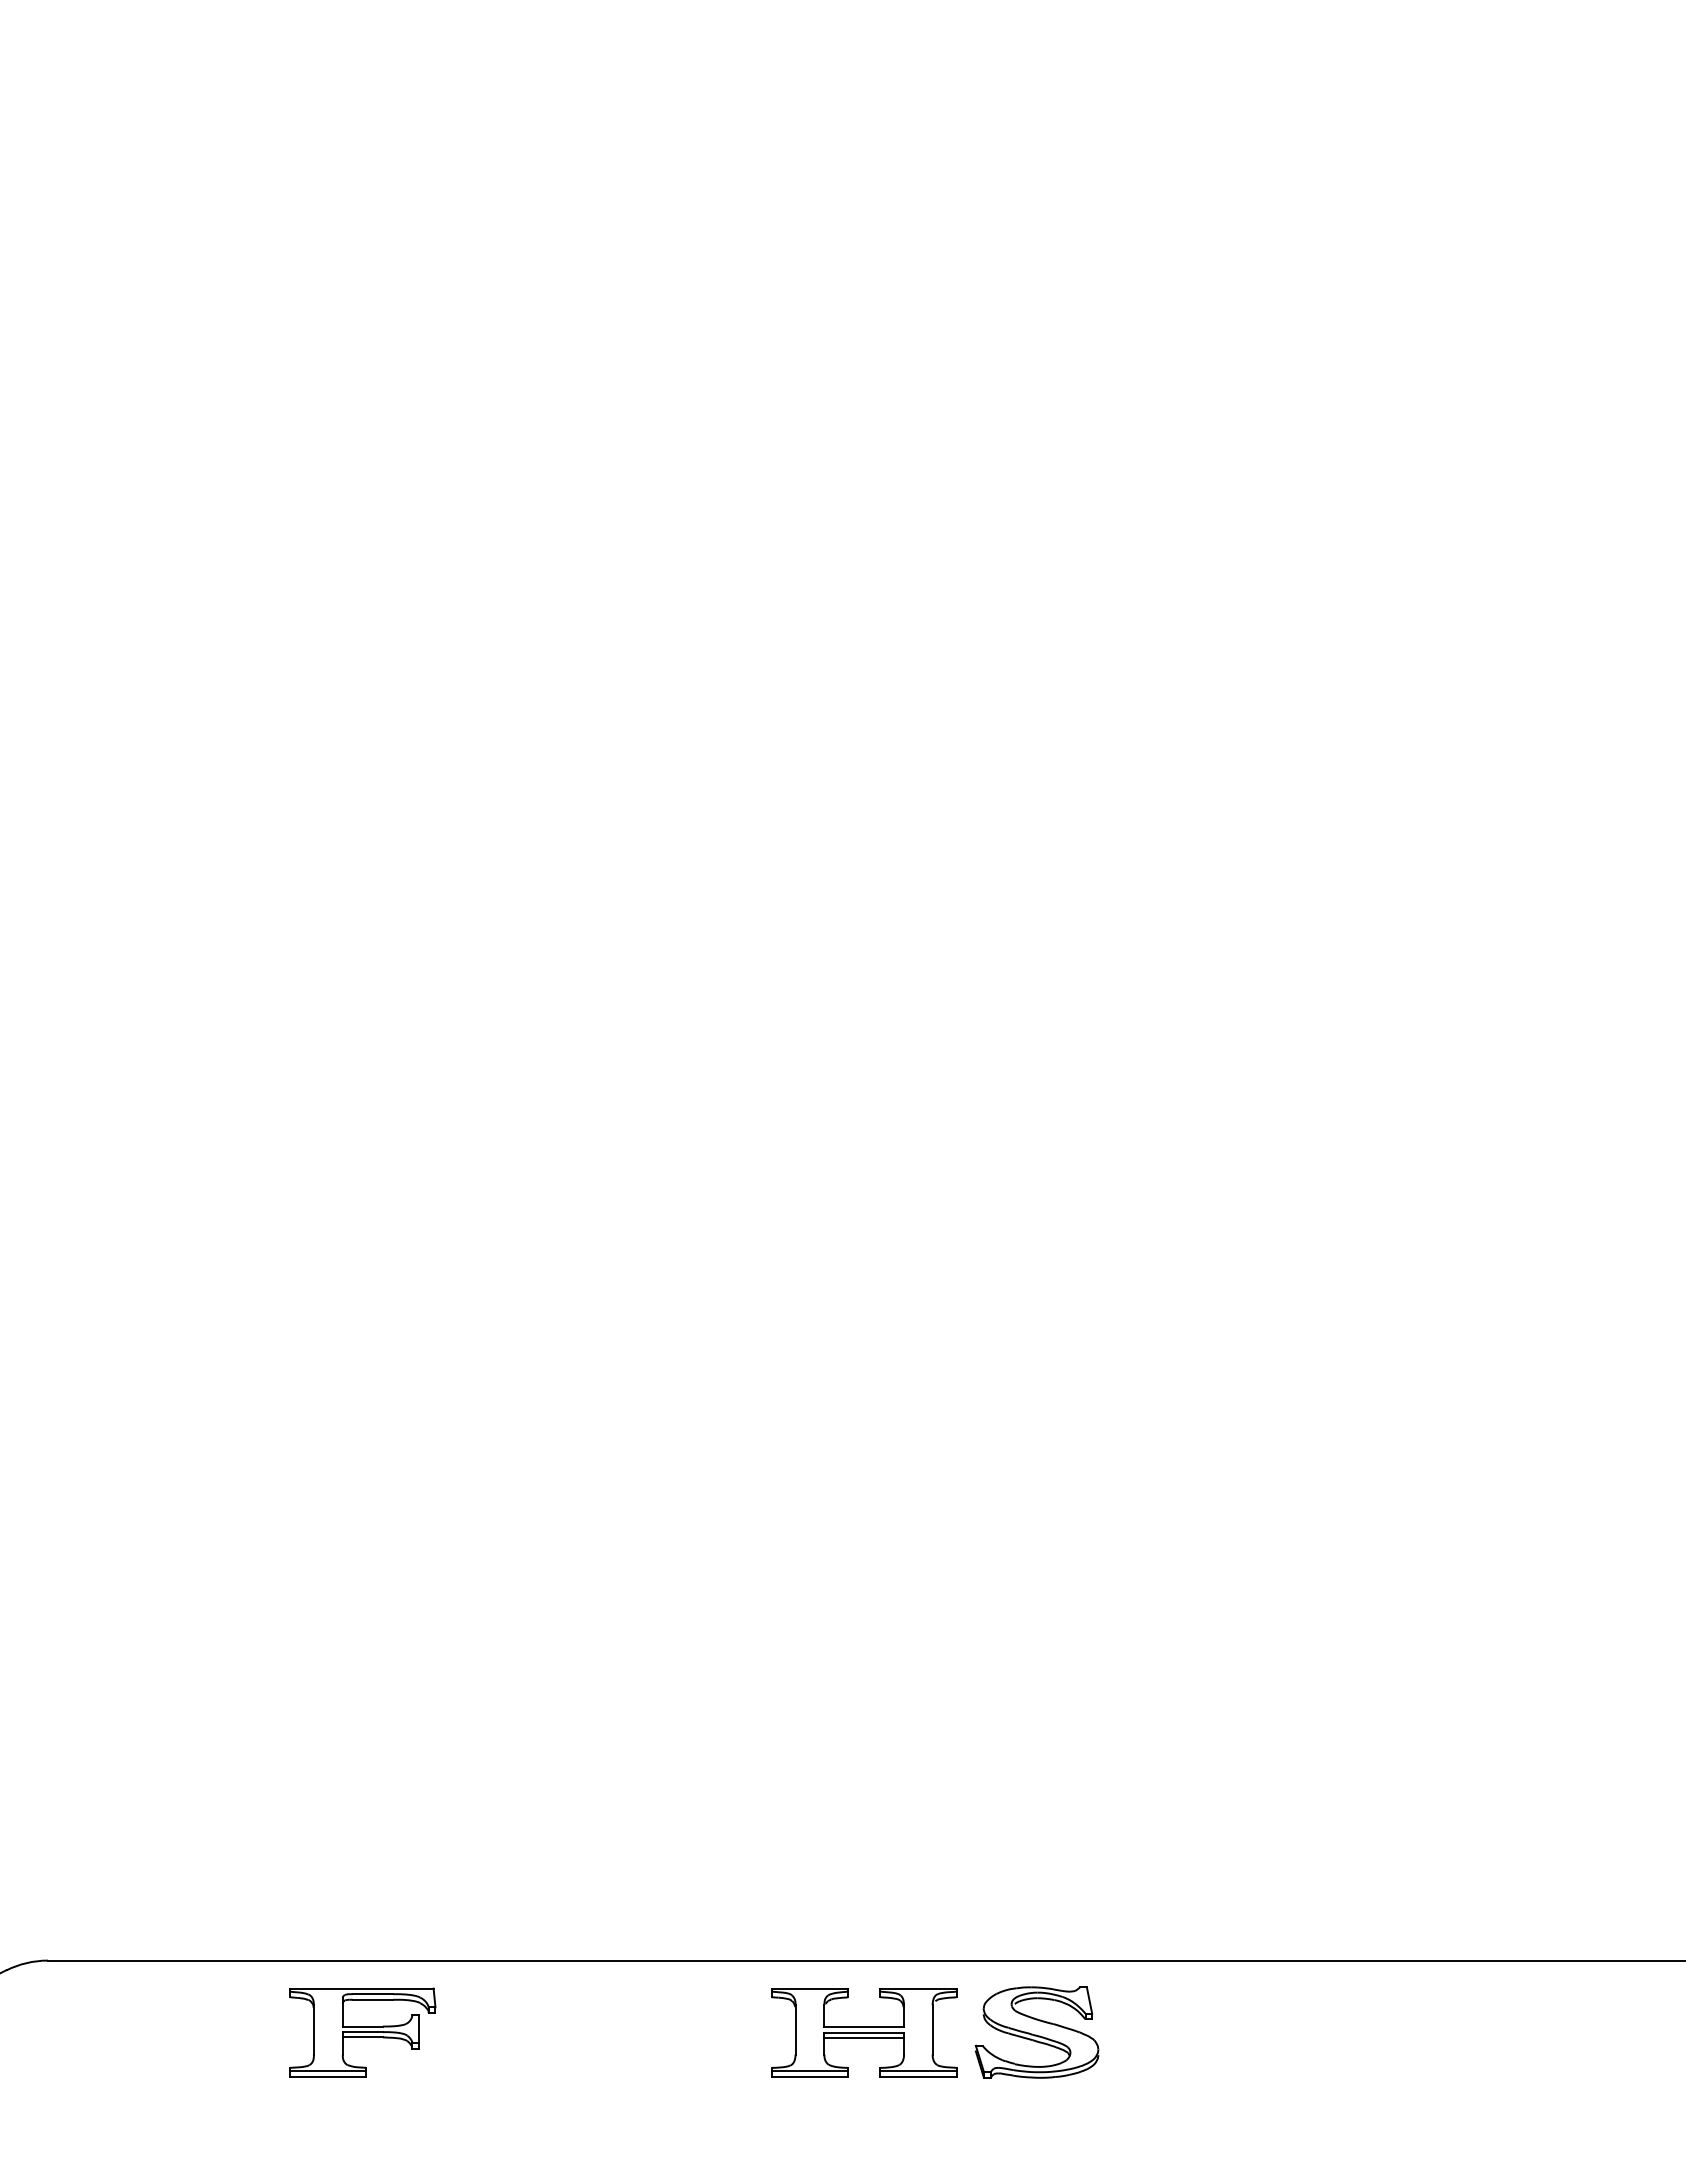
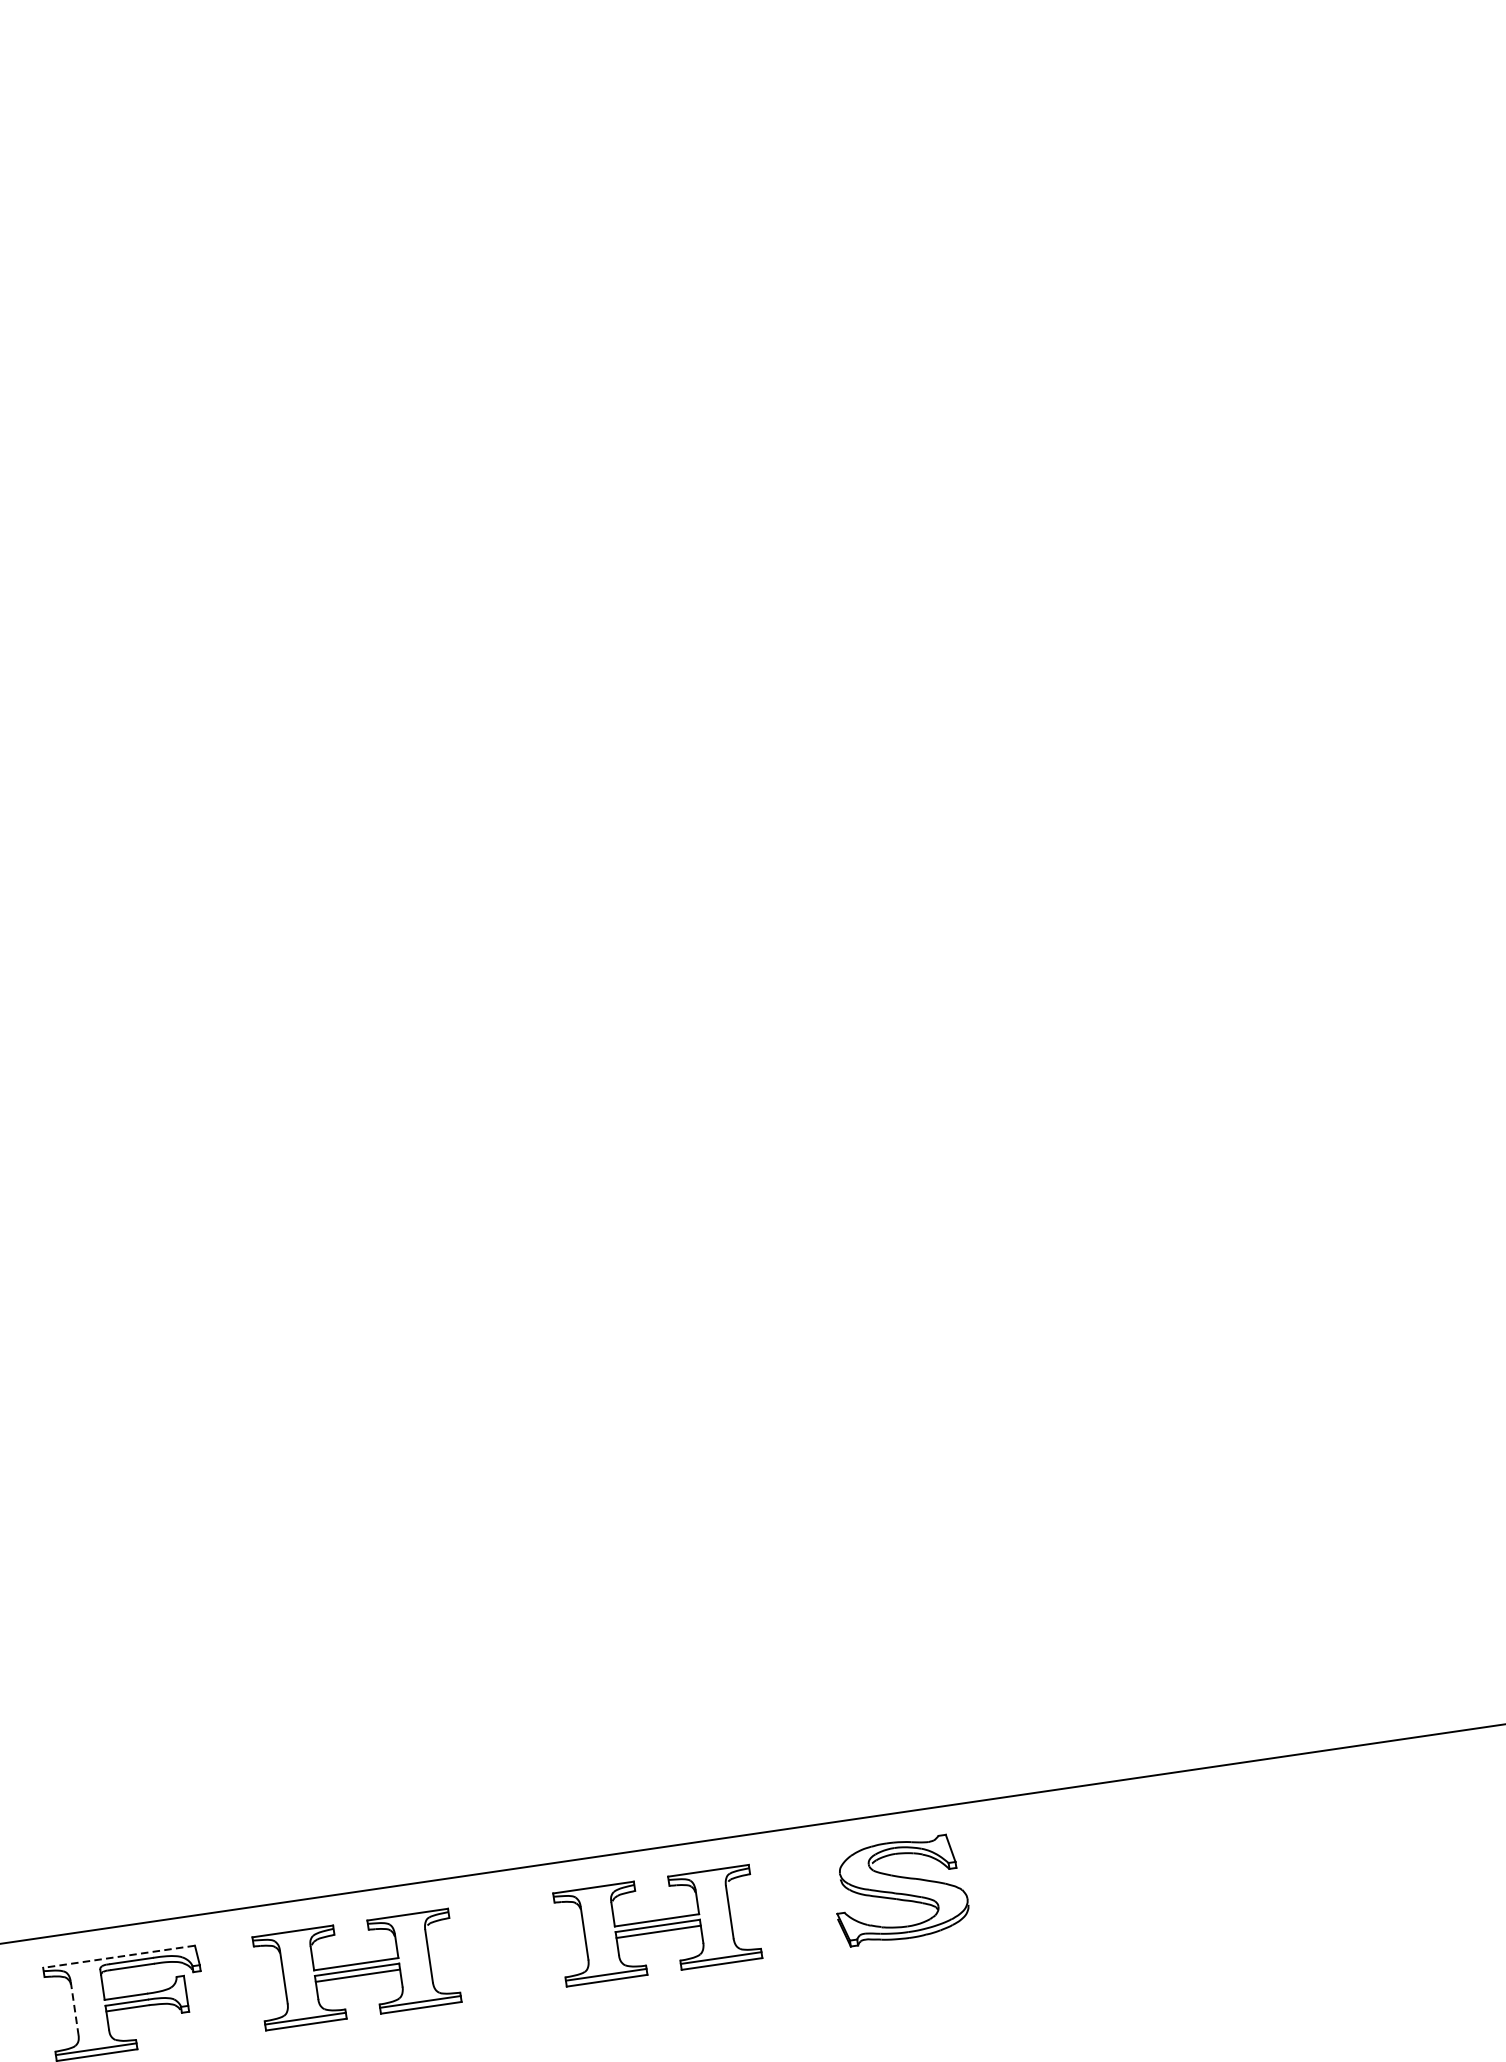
line: (361, 1988) -> (118, 1956), solid -> dashed
line: (313, 2029) -> (74, 2007), solid -> dashed
part: (580, 2032) -> (357, 1969), added
part: (1036, 2032) -> (899, 1890), moved

